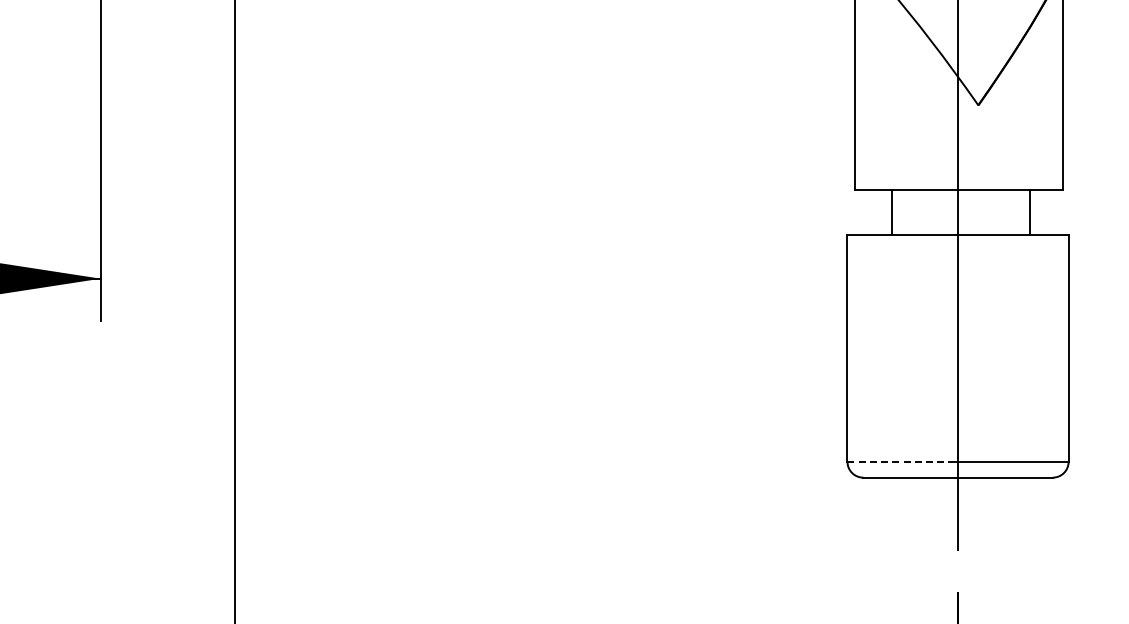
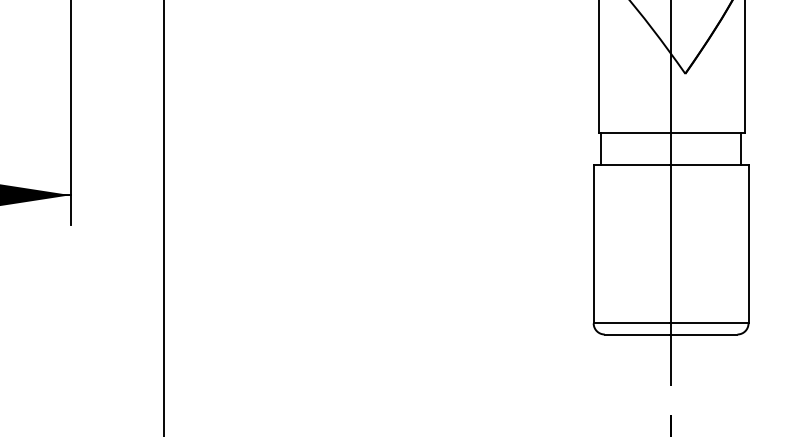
line: (892, 212) -> (601, 148), moved
line: (1030, 212) -> (741, 148), moved
line: (902, 461) -> (632, 323), dashed -> solid

